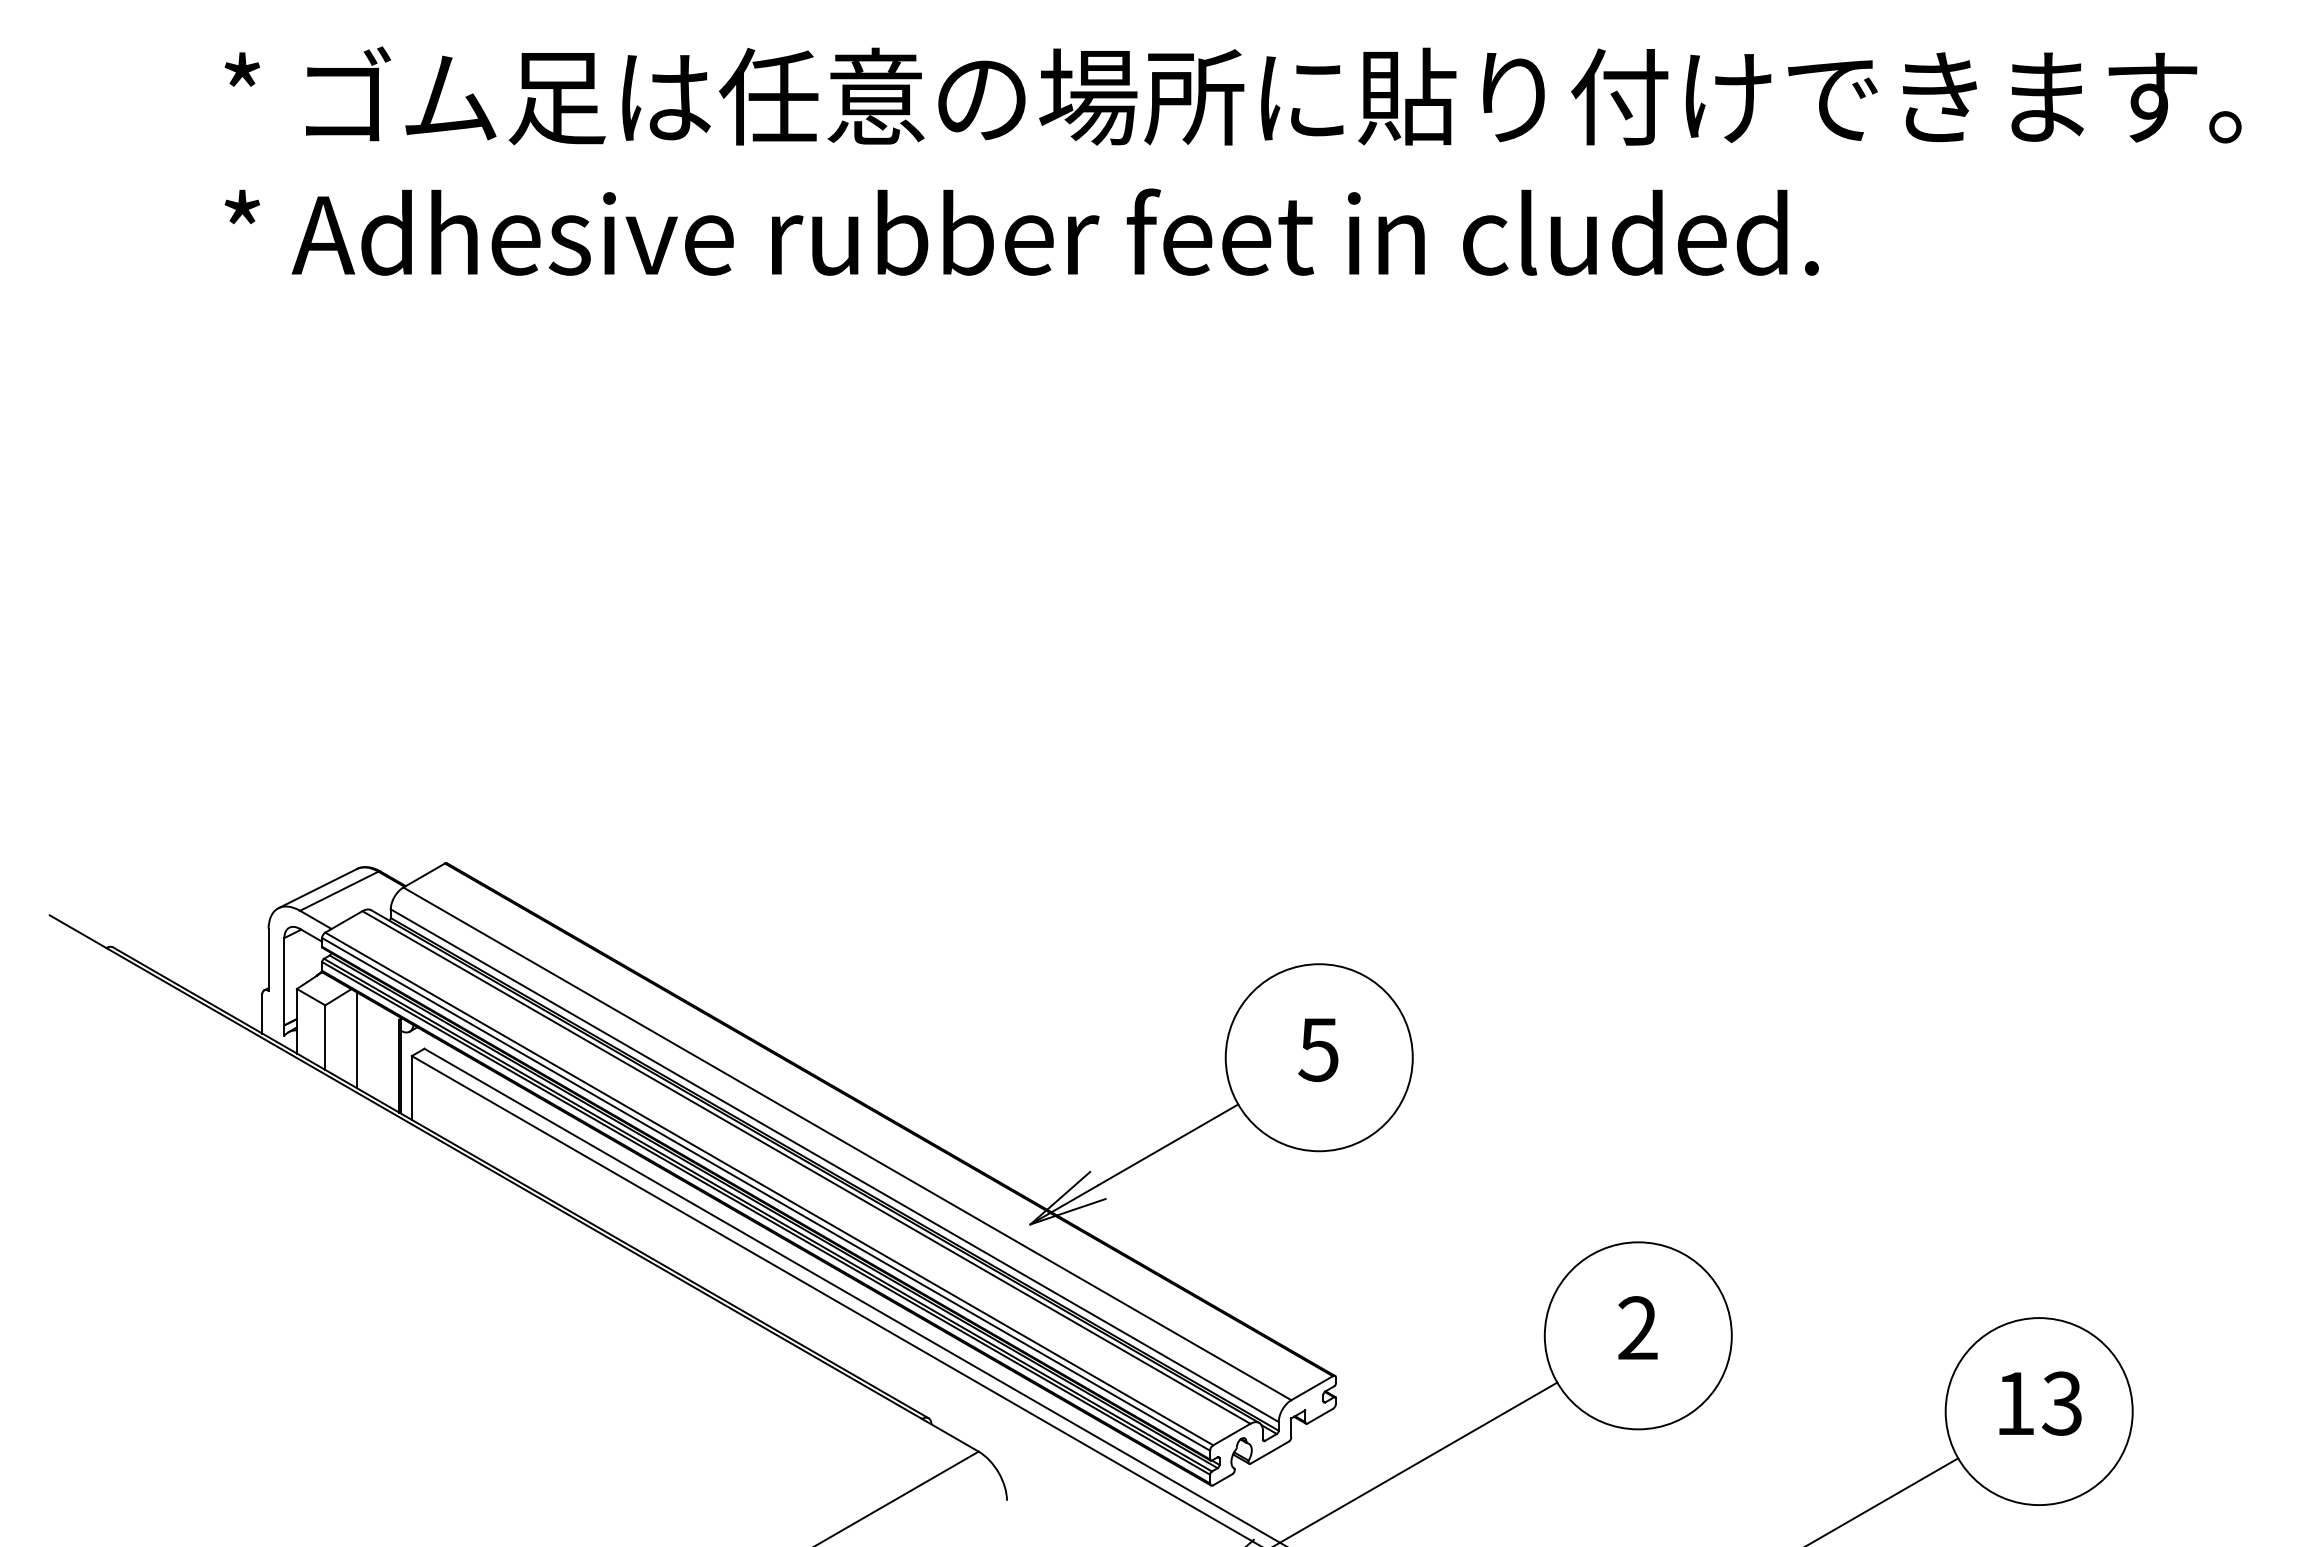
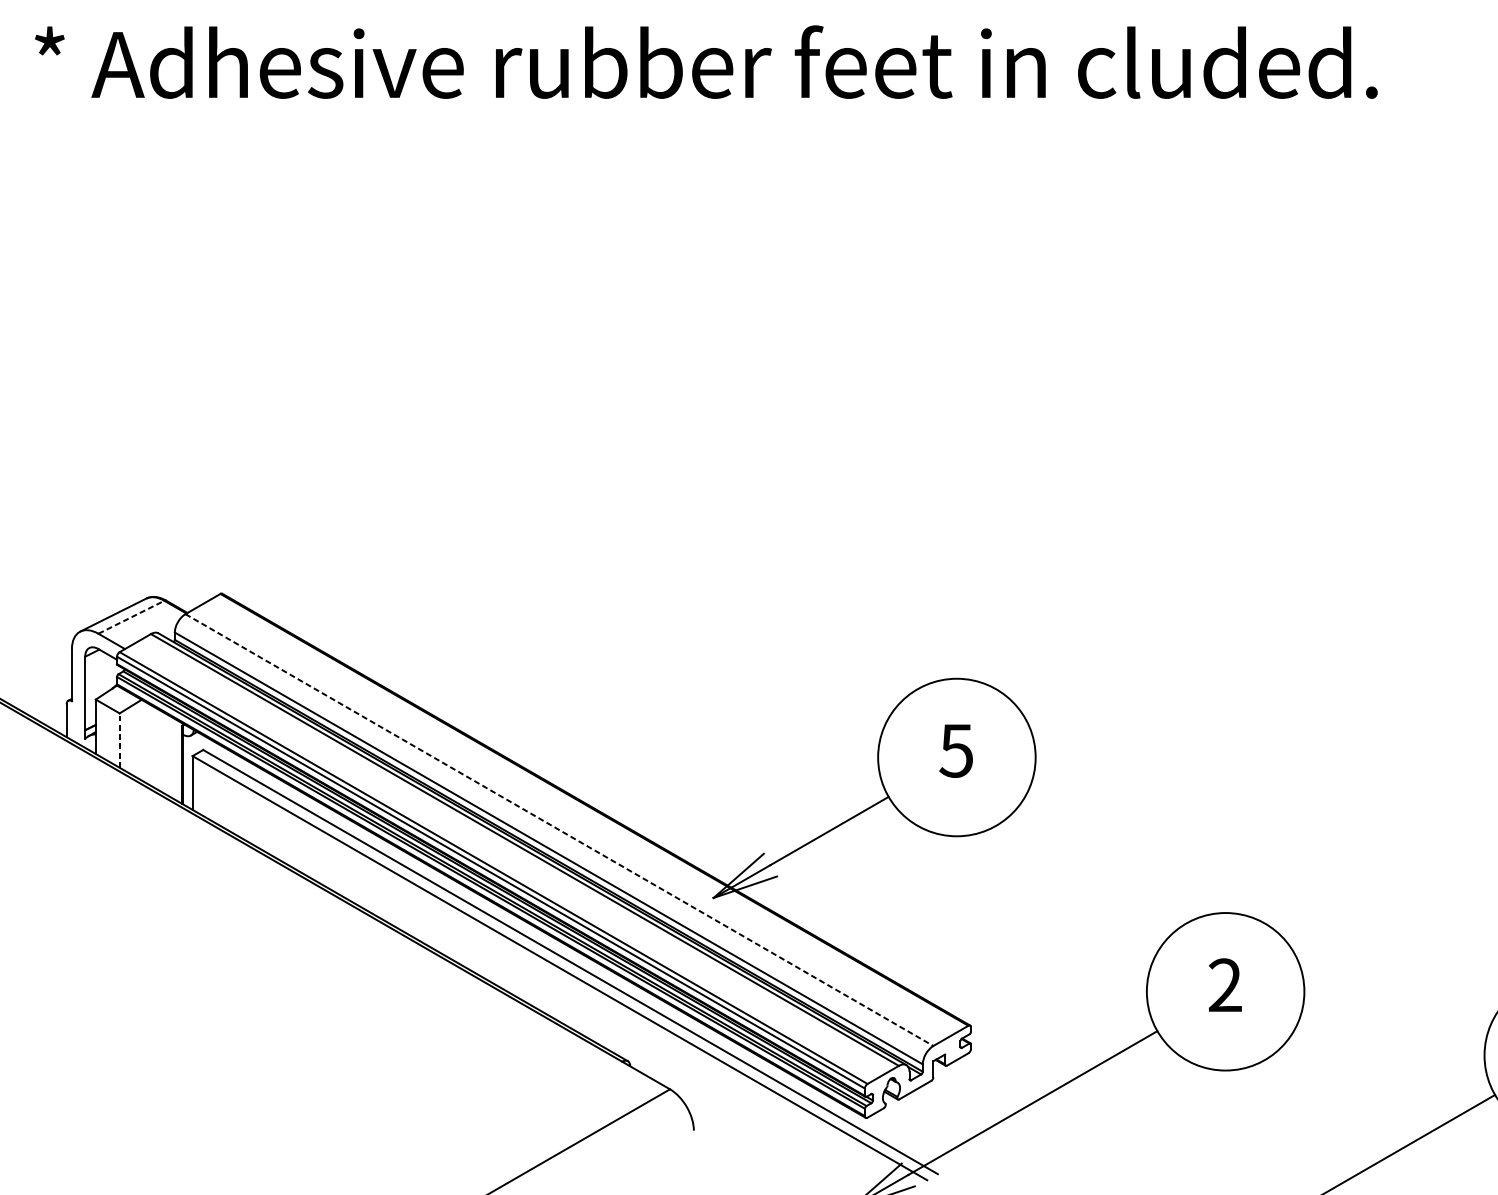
line: (339, 891) -> (131, 617), solid -> dashed
line: (325, 1037) -> (119, 740), solid -> dashed
line: (356, 1040) -> (145, 743), removed
line: (847, 1143) -> (559, 829), solid -> dashed

